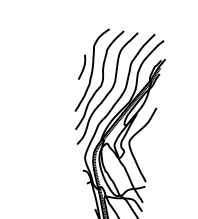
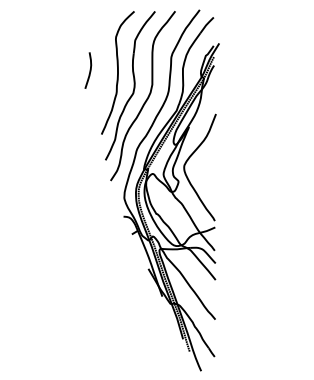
curve: (83, 67) -> (89, 70), moved

